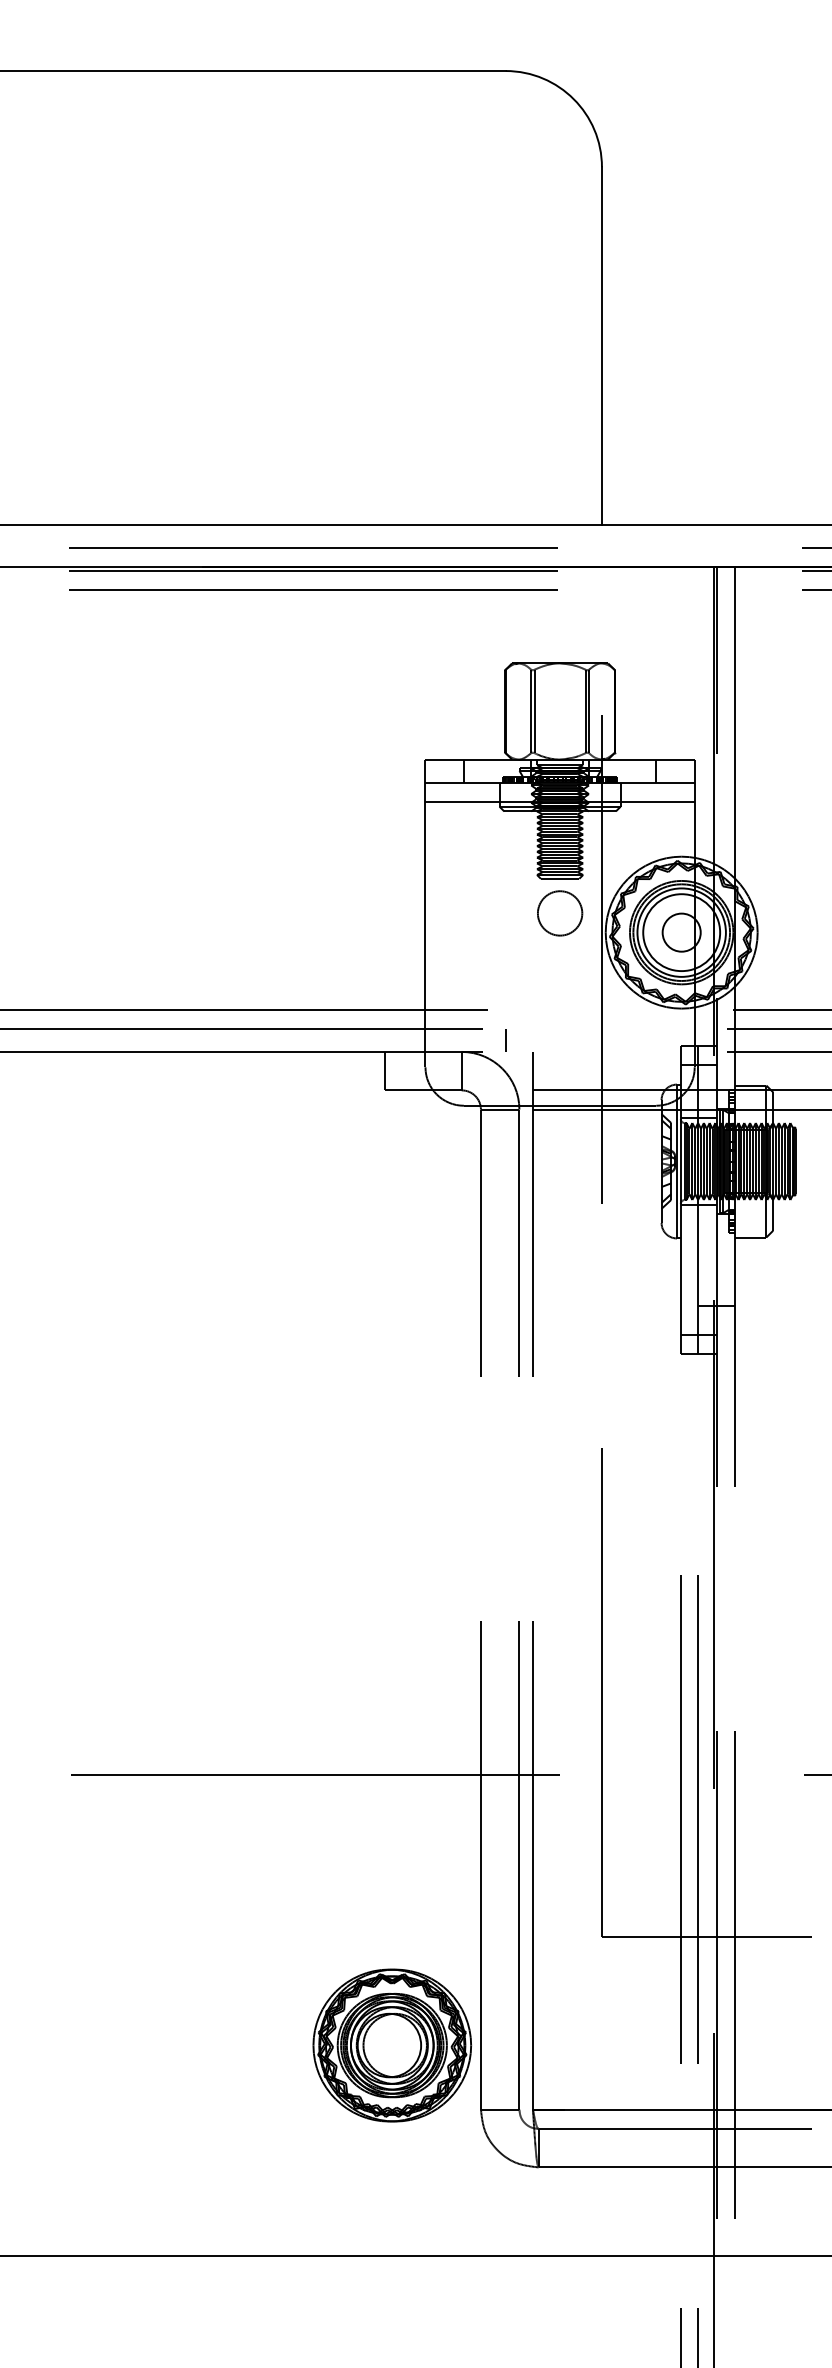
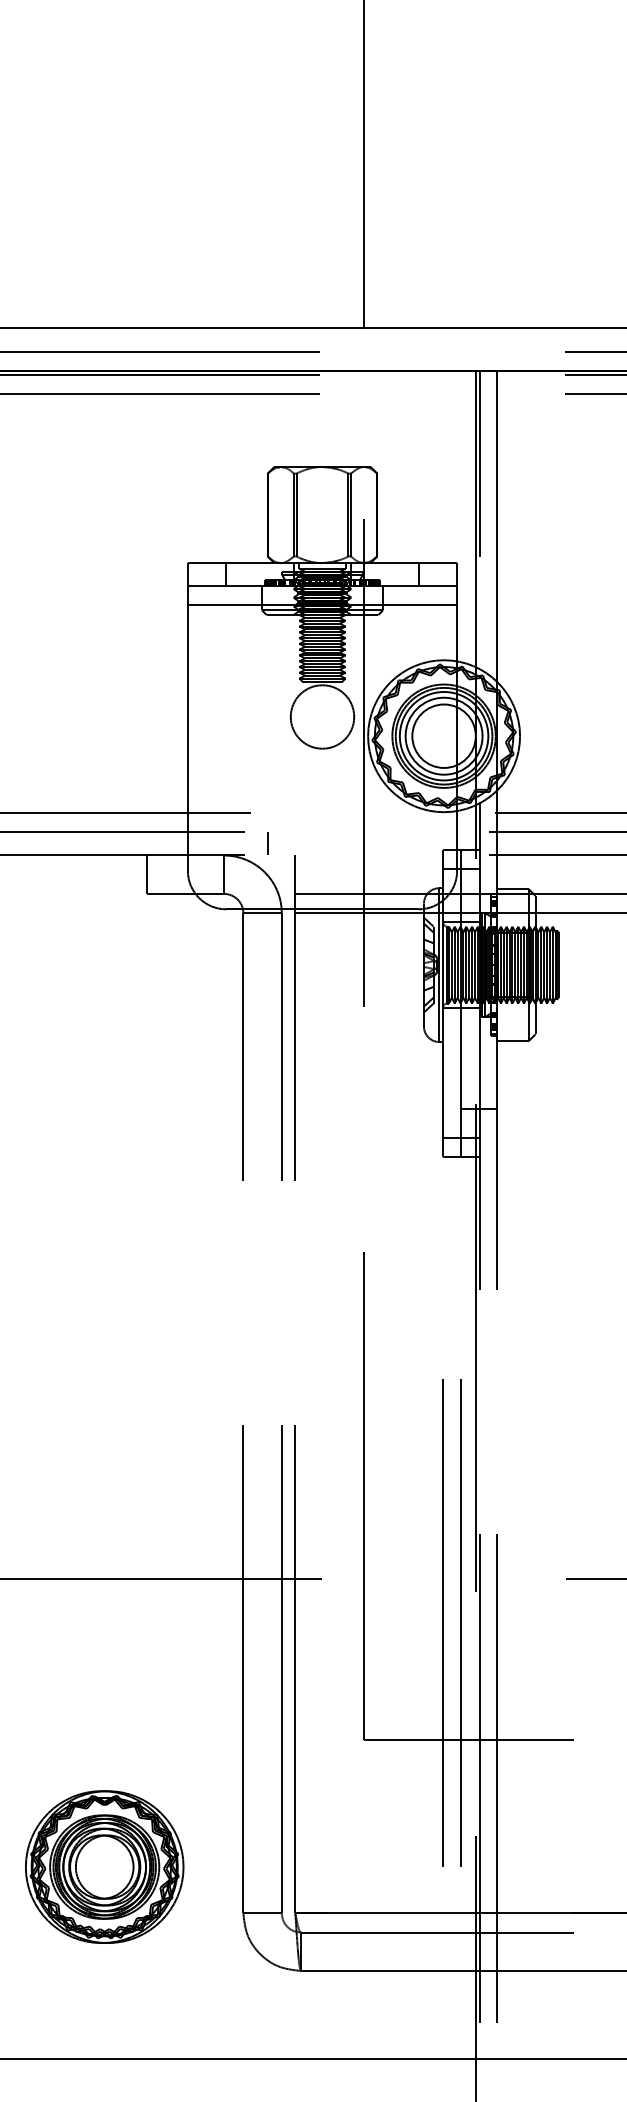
circle: (559, 913) -> (321, 717), size x1.43
circle: (681, 932) -> (443, 736), size x1.67
part: (391, 2045) -> (103, 1867), moved

